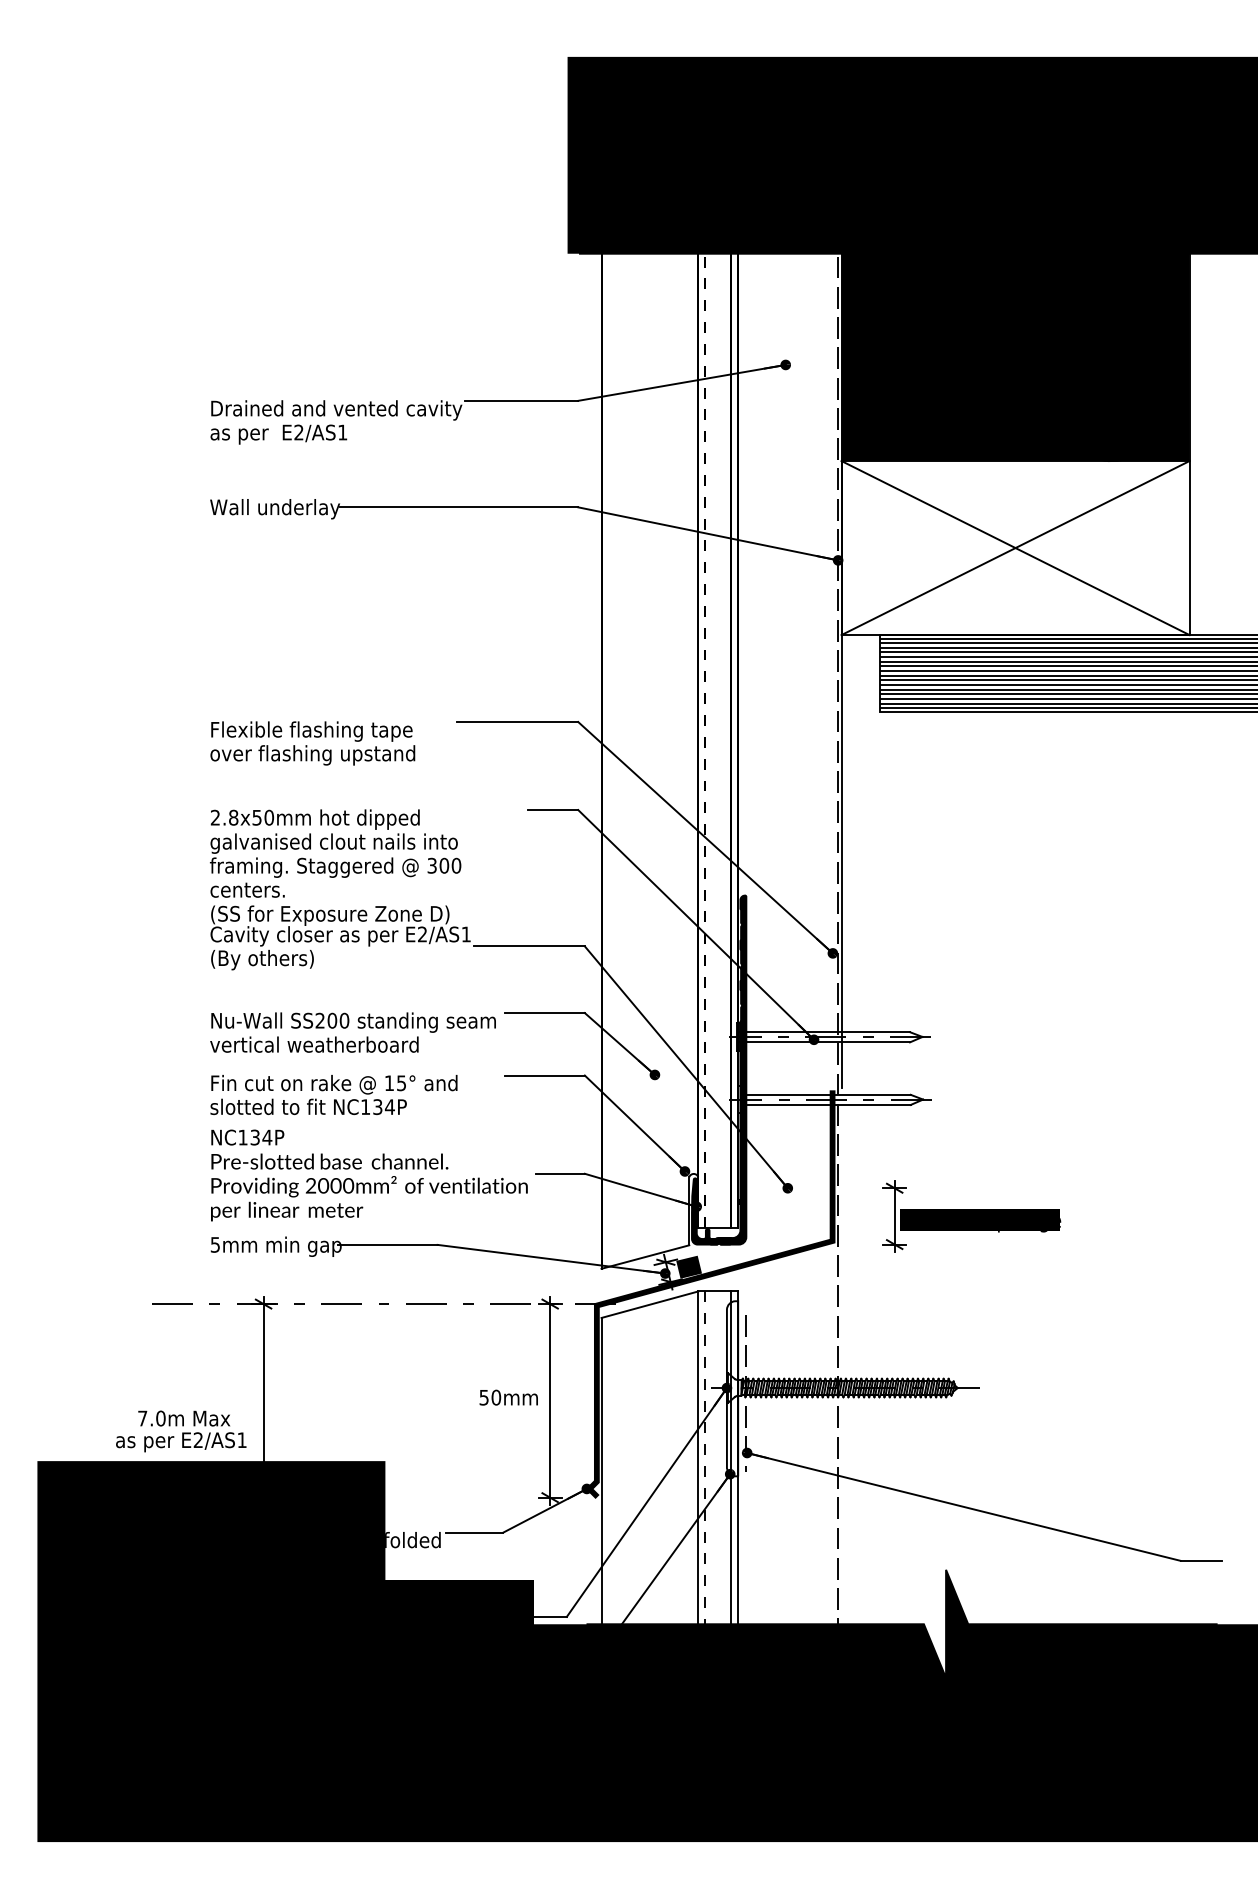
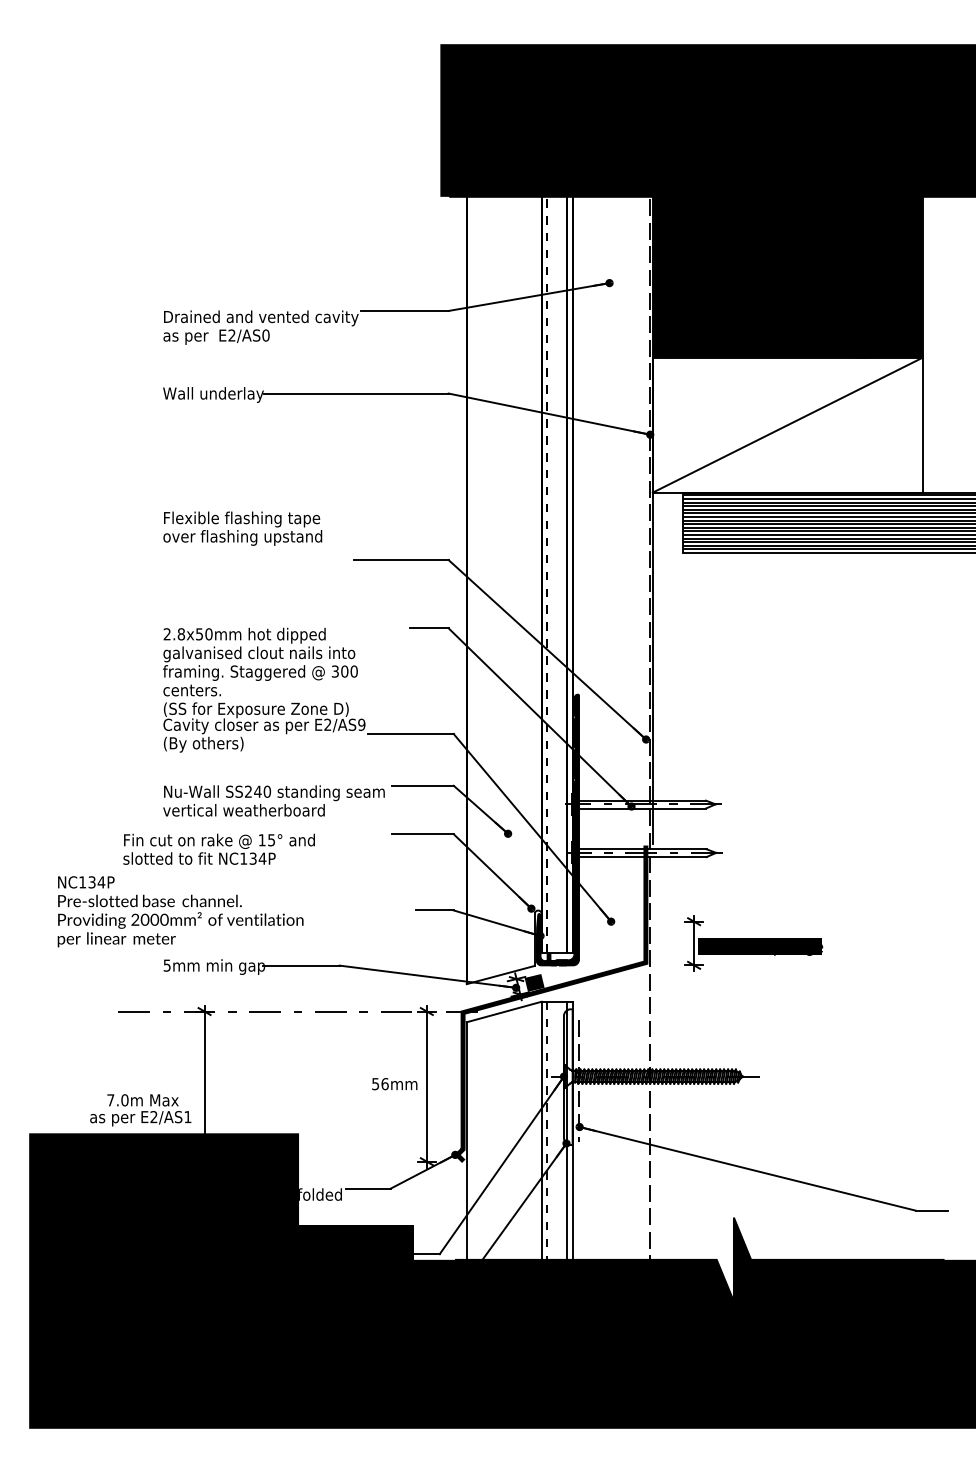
text: (342, 432) -> (265, 335), E2/AS1 -> E2/AS0
line: (1015, 547) -> (787, 424), removed
text: (312, 743) -> (242, 528), moved
text: (465, 934) -> (361, 724), E2/AS1 -> E2/AS9
text: (331, 1020) -> (257, 791), SS200 -> SS240
text: (333, 1093) -> (218, 848), moved
text: (369, 1175) -> (180, 911), moved
text: (495, 1396) -> (384, 1083), 50mm -> 56mm

